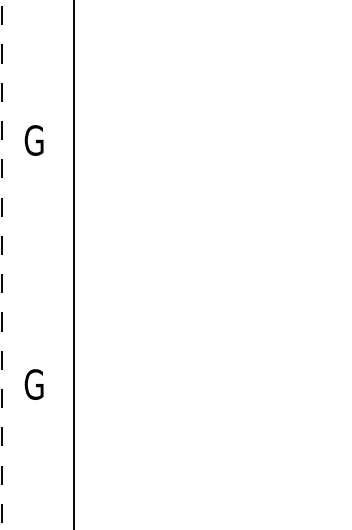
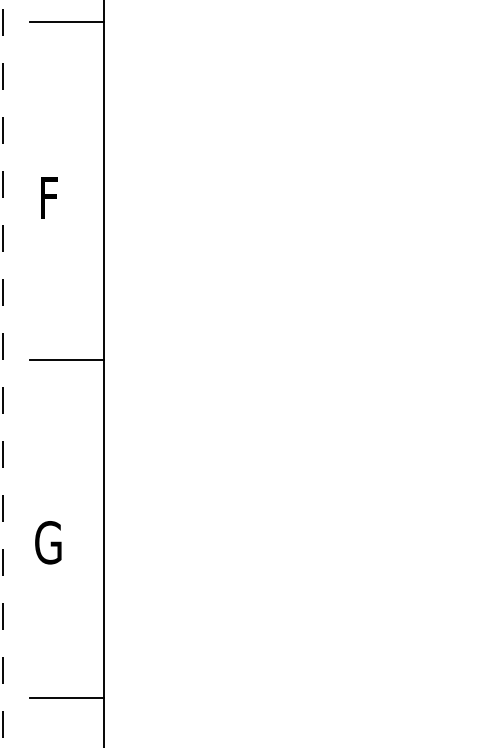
line: (47, 15) -> (66, 22), added
text: (34, 140) -> (48, 198), G -> F
line: (47, 254) -> (66, 359), added
line: (47, 494) -> (66, 697), added

